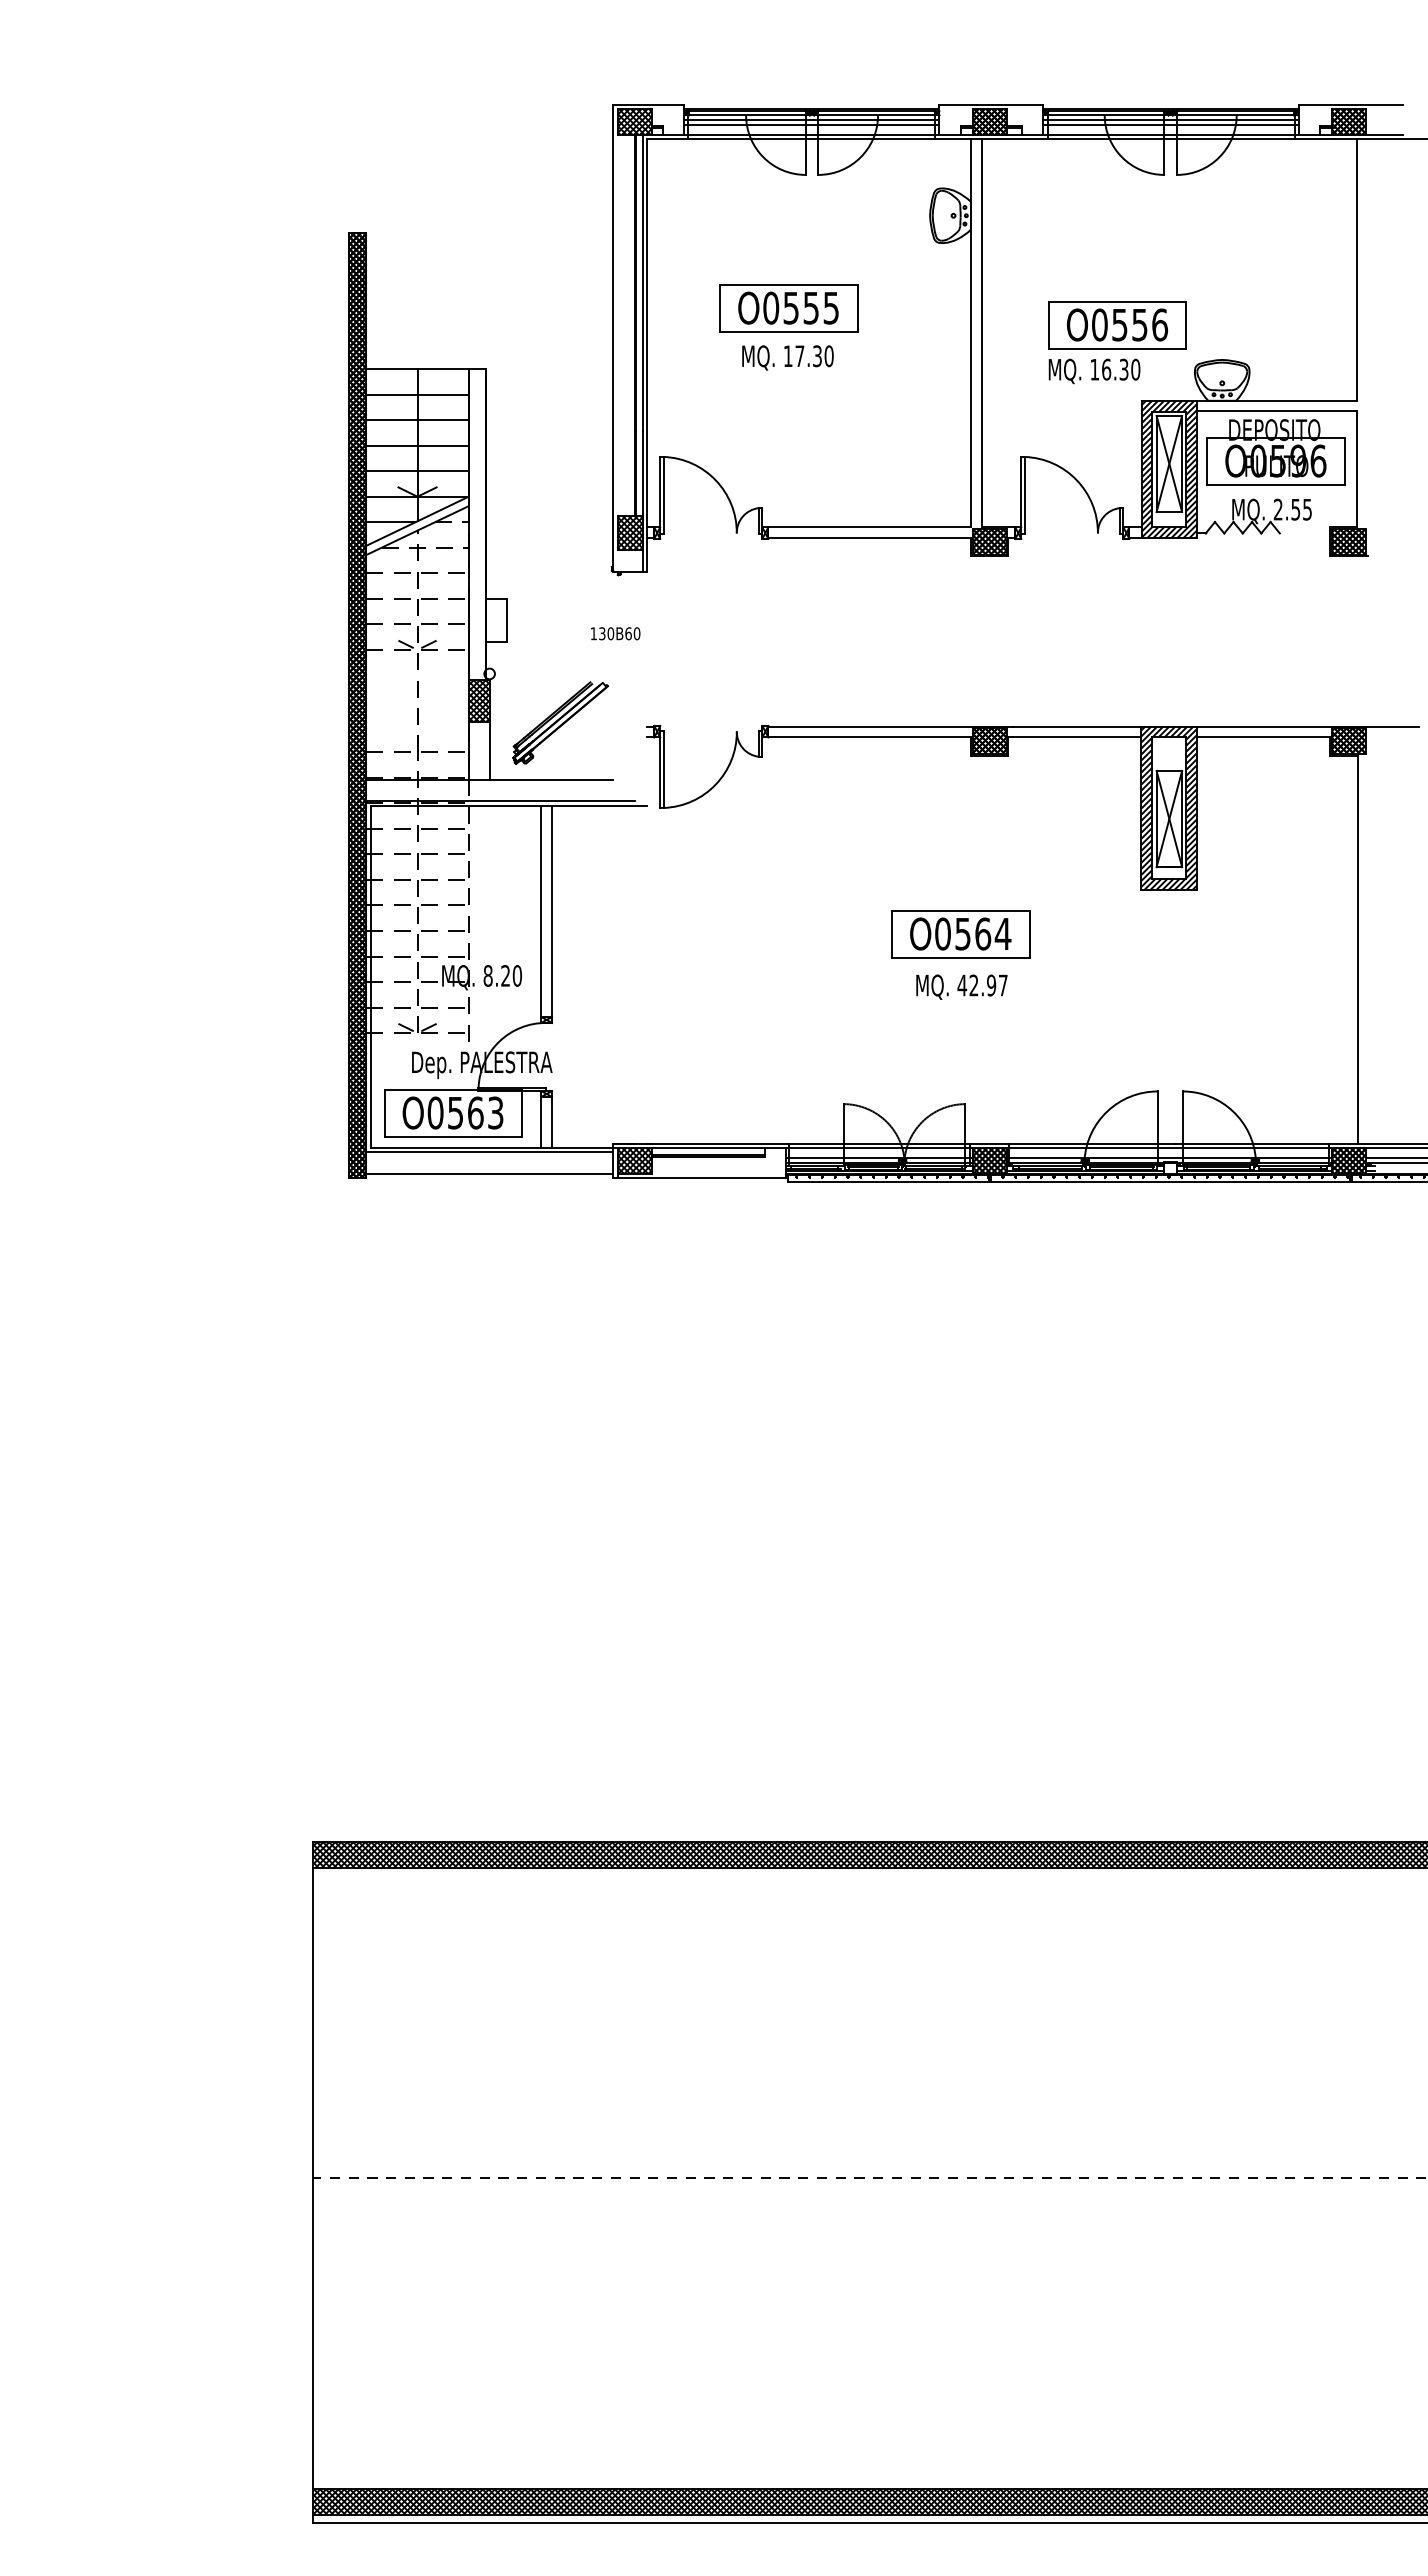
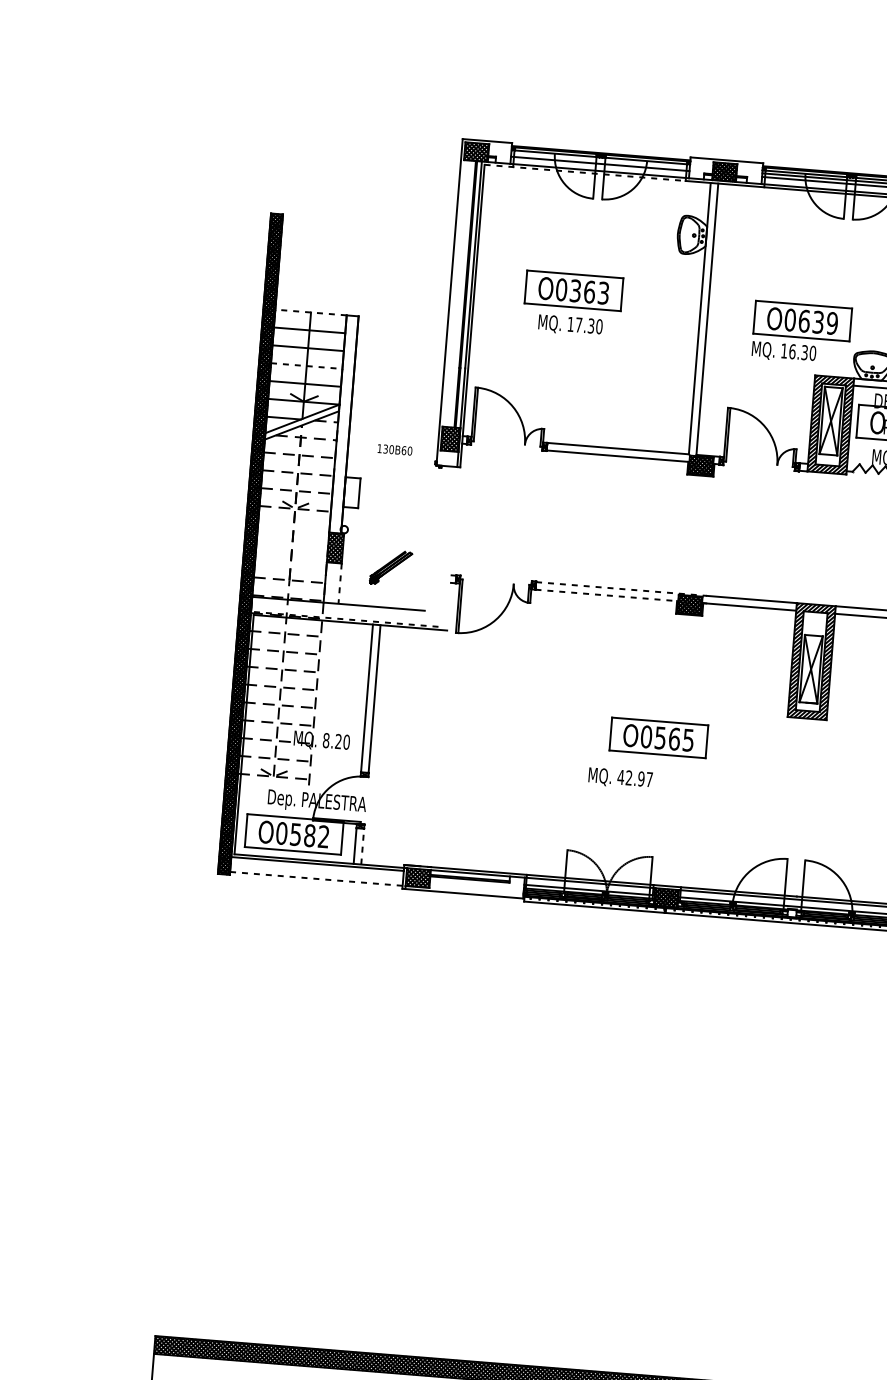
line: (811, 119) -> (600, 160), removed
line: (791, 139) -> (585, 173), solid -> dashed
text: (811, 307) -> (589, 291), O0555 -> O0363
text: (1140, 324) -> (818, 322), O0556 -> O0639
line: (417, 369) -> (310, 312), solid -> dashed
line: (418, 445) -> (307, 366), solid -> dashed
text: (615, 633) -> (394, 449), moved
part: (560, 722) -> (391, 567), size x0.6
line: (891, 726) -> (622, 588), solid -> dashed
line: (870, 737) -> (606, 595), solid -> dashed
line: (489, 751) -> (339, 583), solid -> dashed
line: (500, 801) -> (344, 619), solid -> dashed
text: (1002, 934) -> (688, 740), O0564 -> O0565
text: (961, 986) -> (620, 778), moved
text: (485, 1112) -> (316, 835), O0563 -> O0582
line: (552, 1122) -> (362, 846), solid -> dashed
line: (489, 1173) -> (316, 878), solid -> dashed

